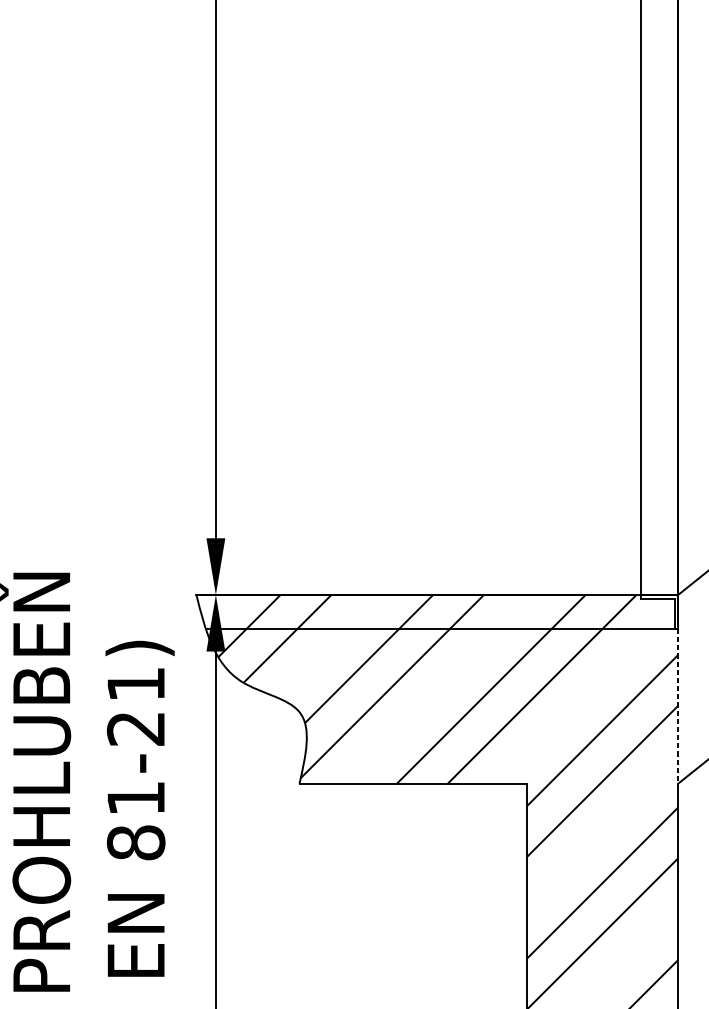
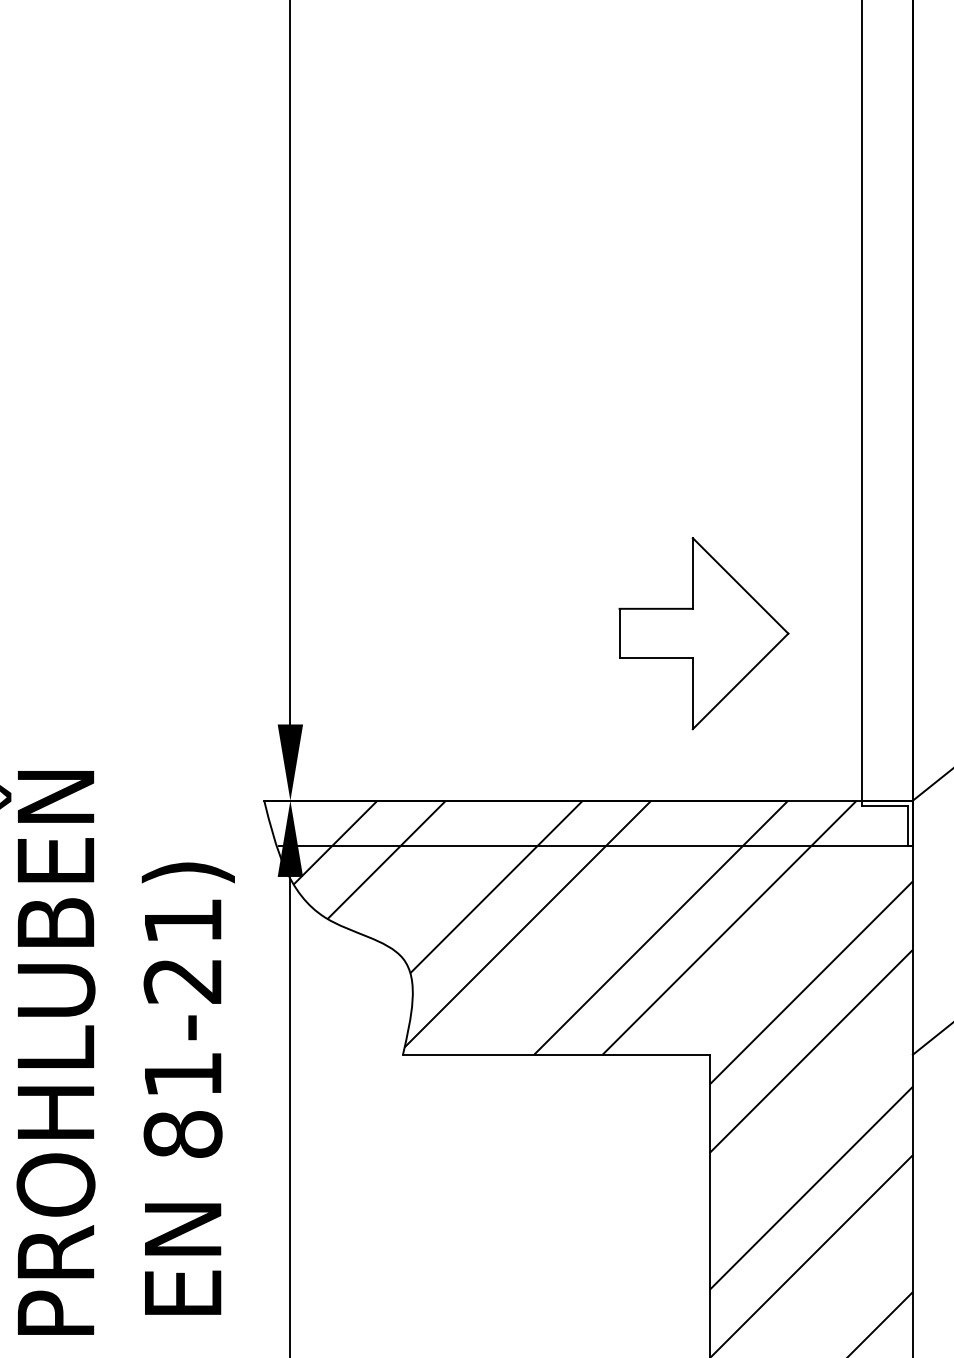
part: (522, 470) -> (703, 633), added
line: (677, 706) -> (912, 951), dashed -> solid

